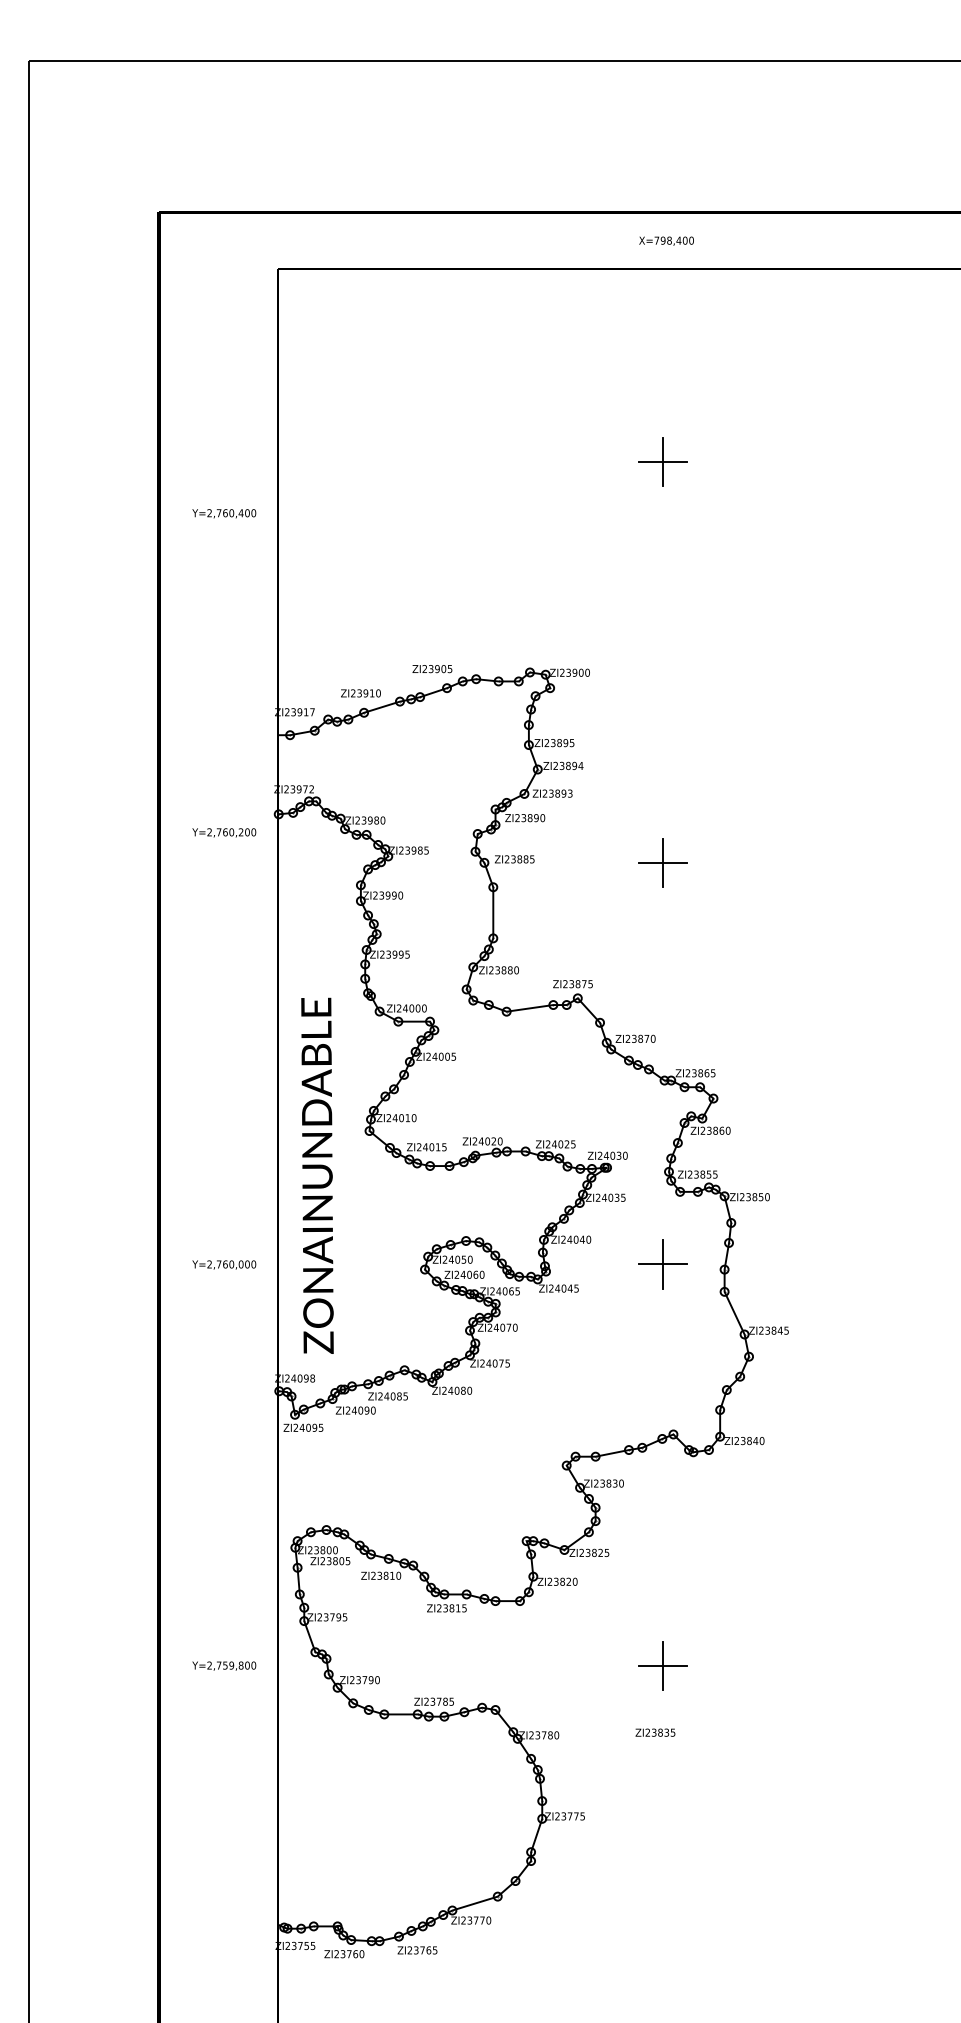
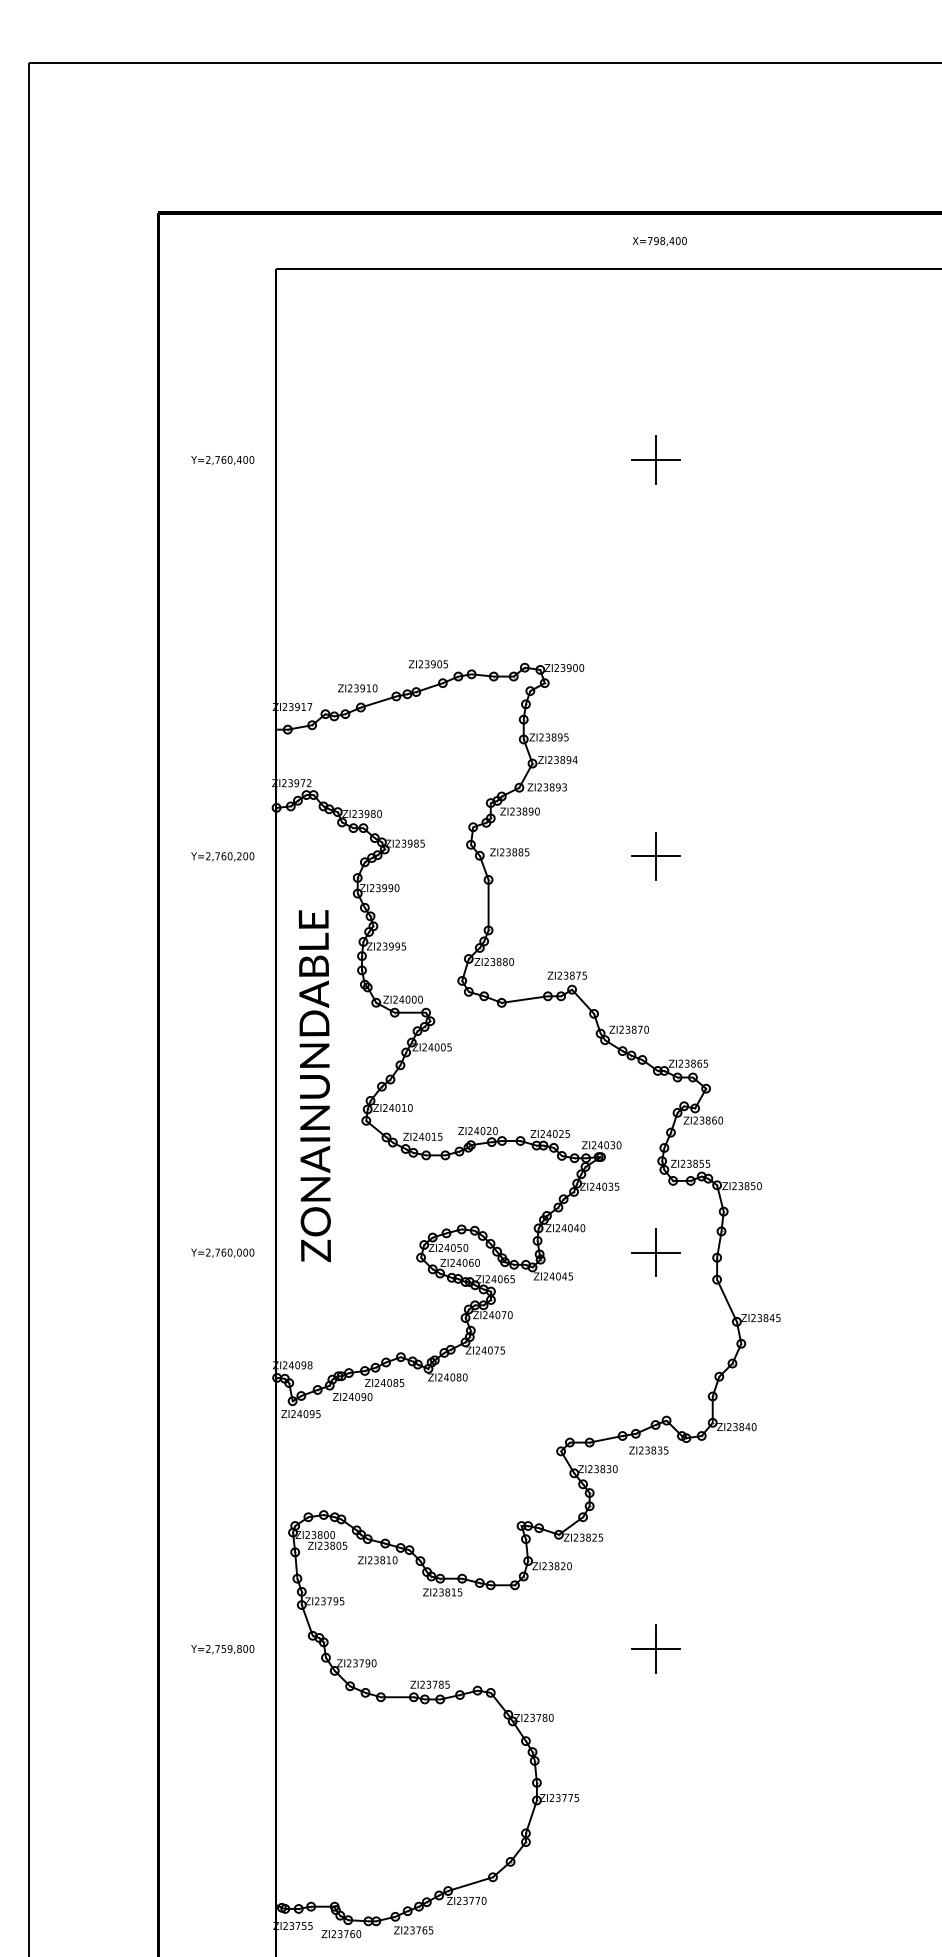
text: (224, 513) -> (222, 460), moved
text: (224, 832) -> (222, 856), moved
text: (317, 1175) -> (314, 1085), moved
text: (655, 1732) -> (648, 1450), moved

